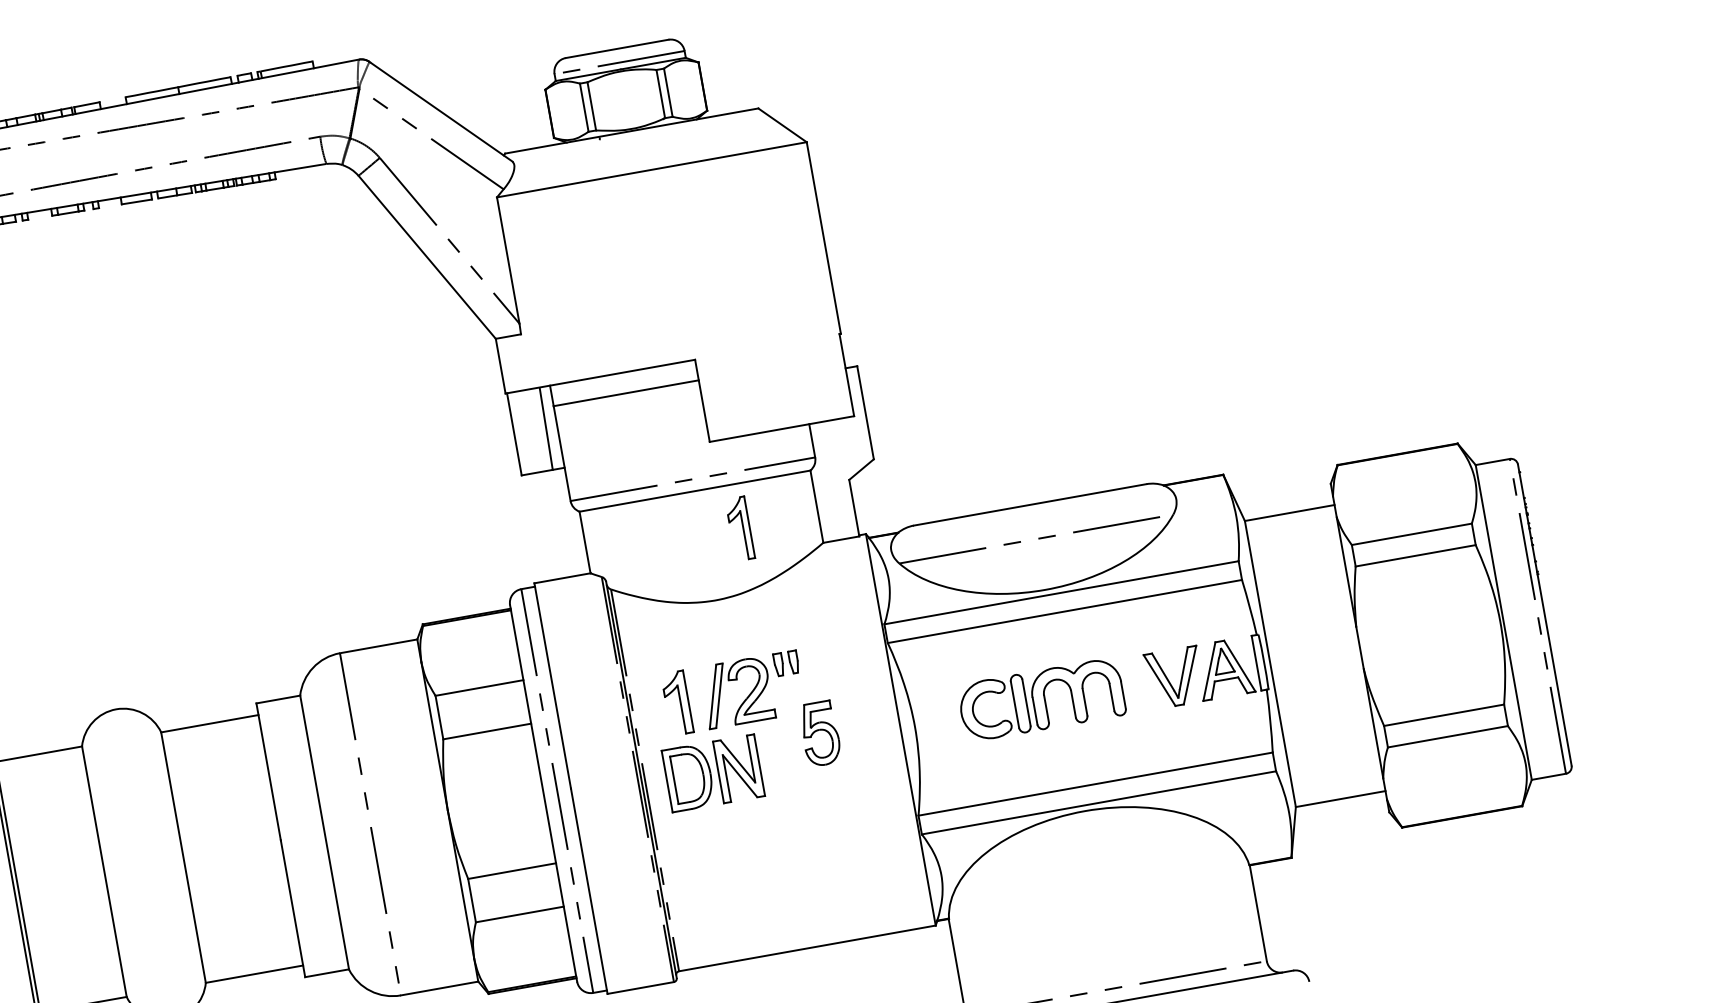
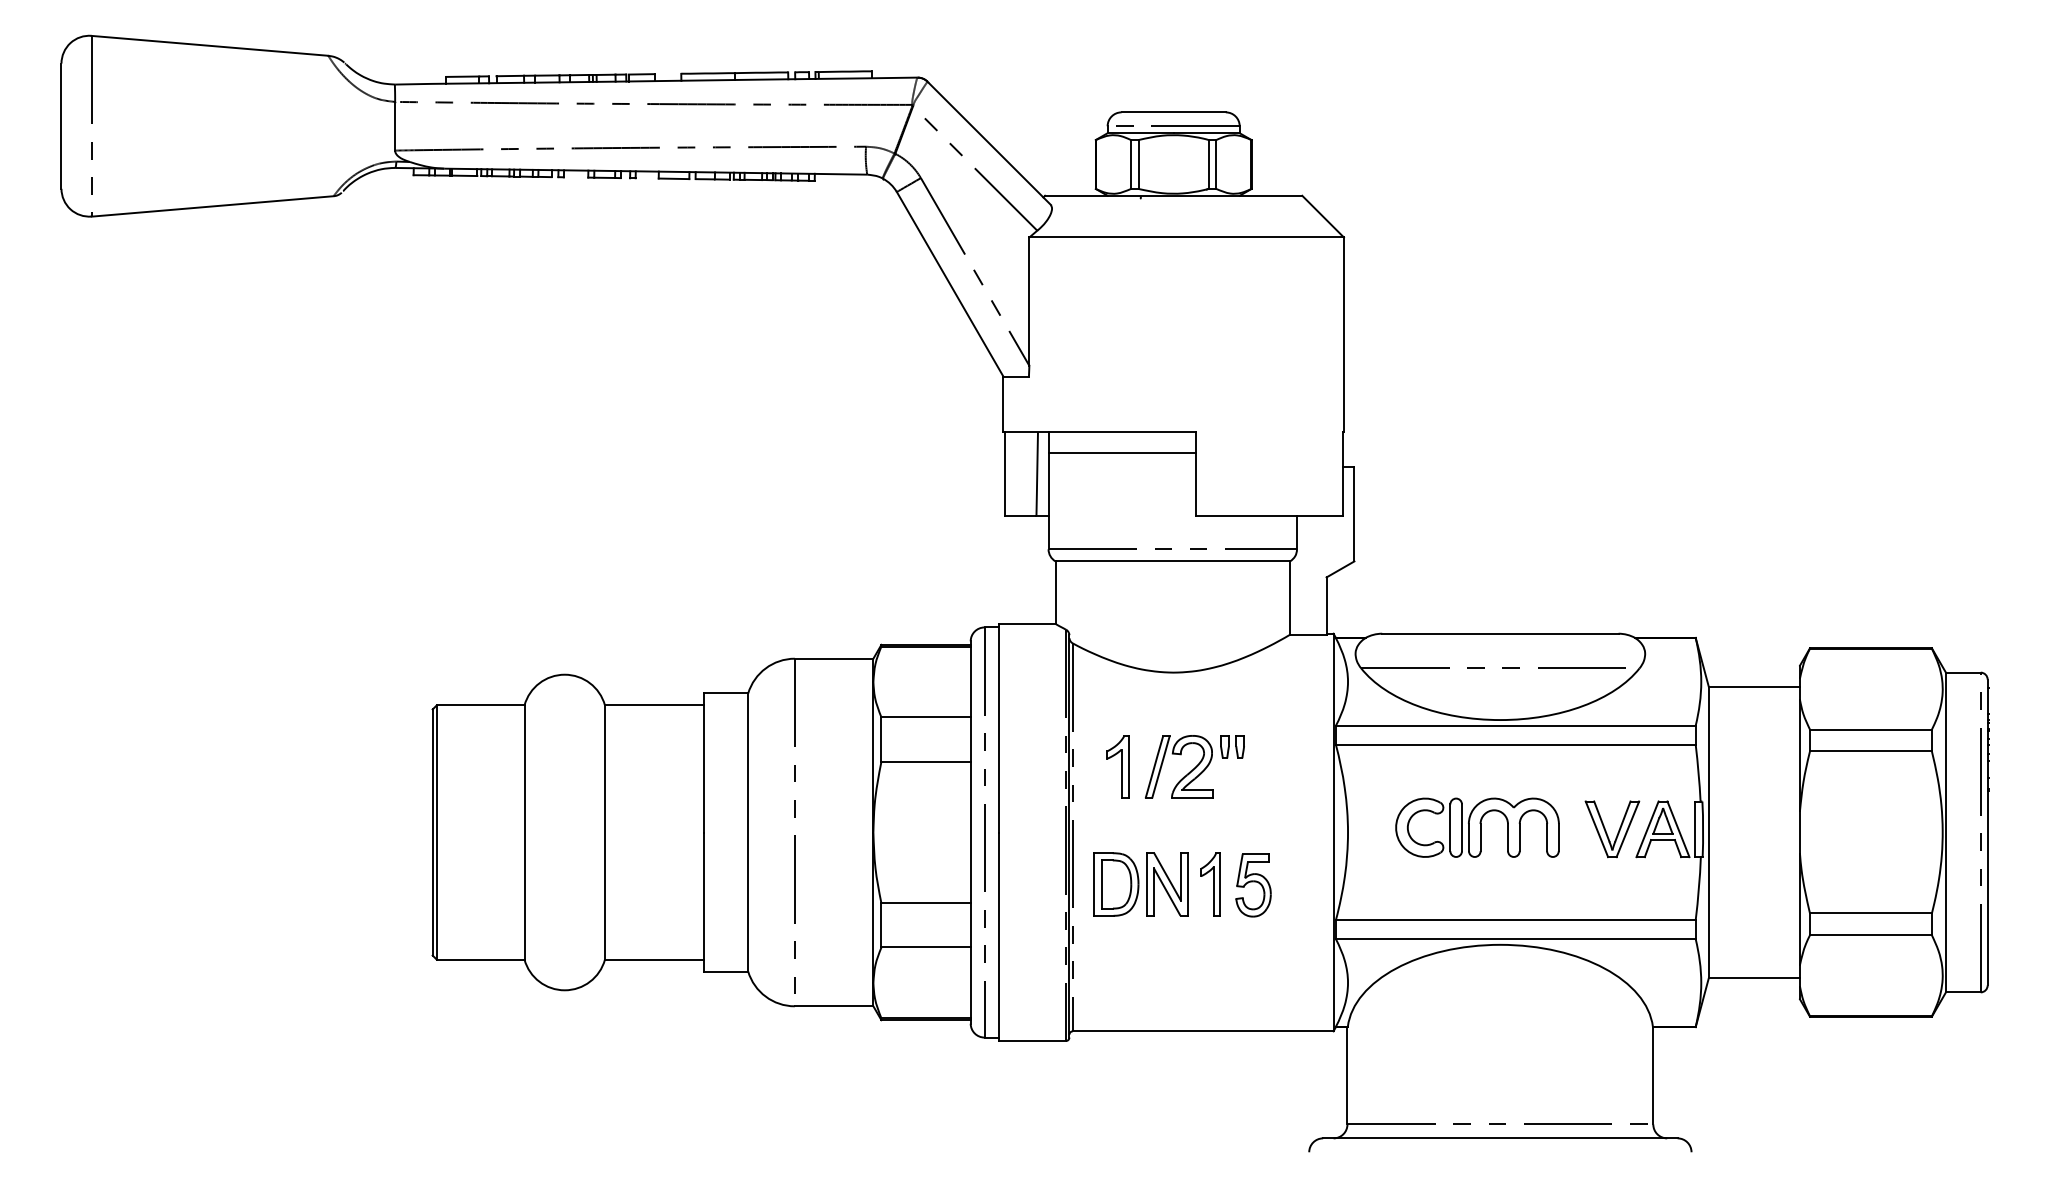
part: (740, 528) -> (1210, 884), moved
part: (820, 734) -> (1253, 885), moved
part: (712, 773) -> (1140, 884), moved

